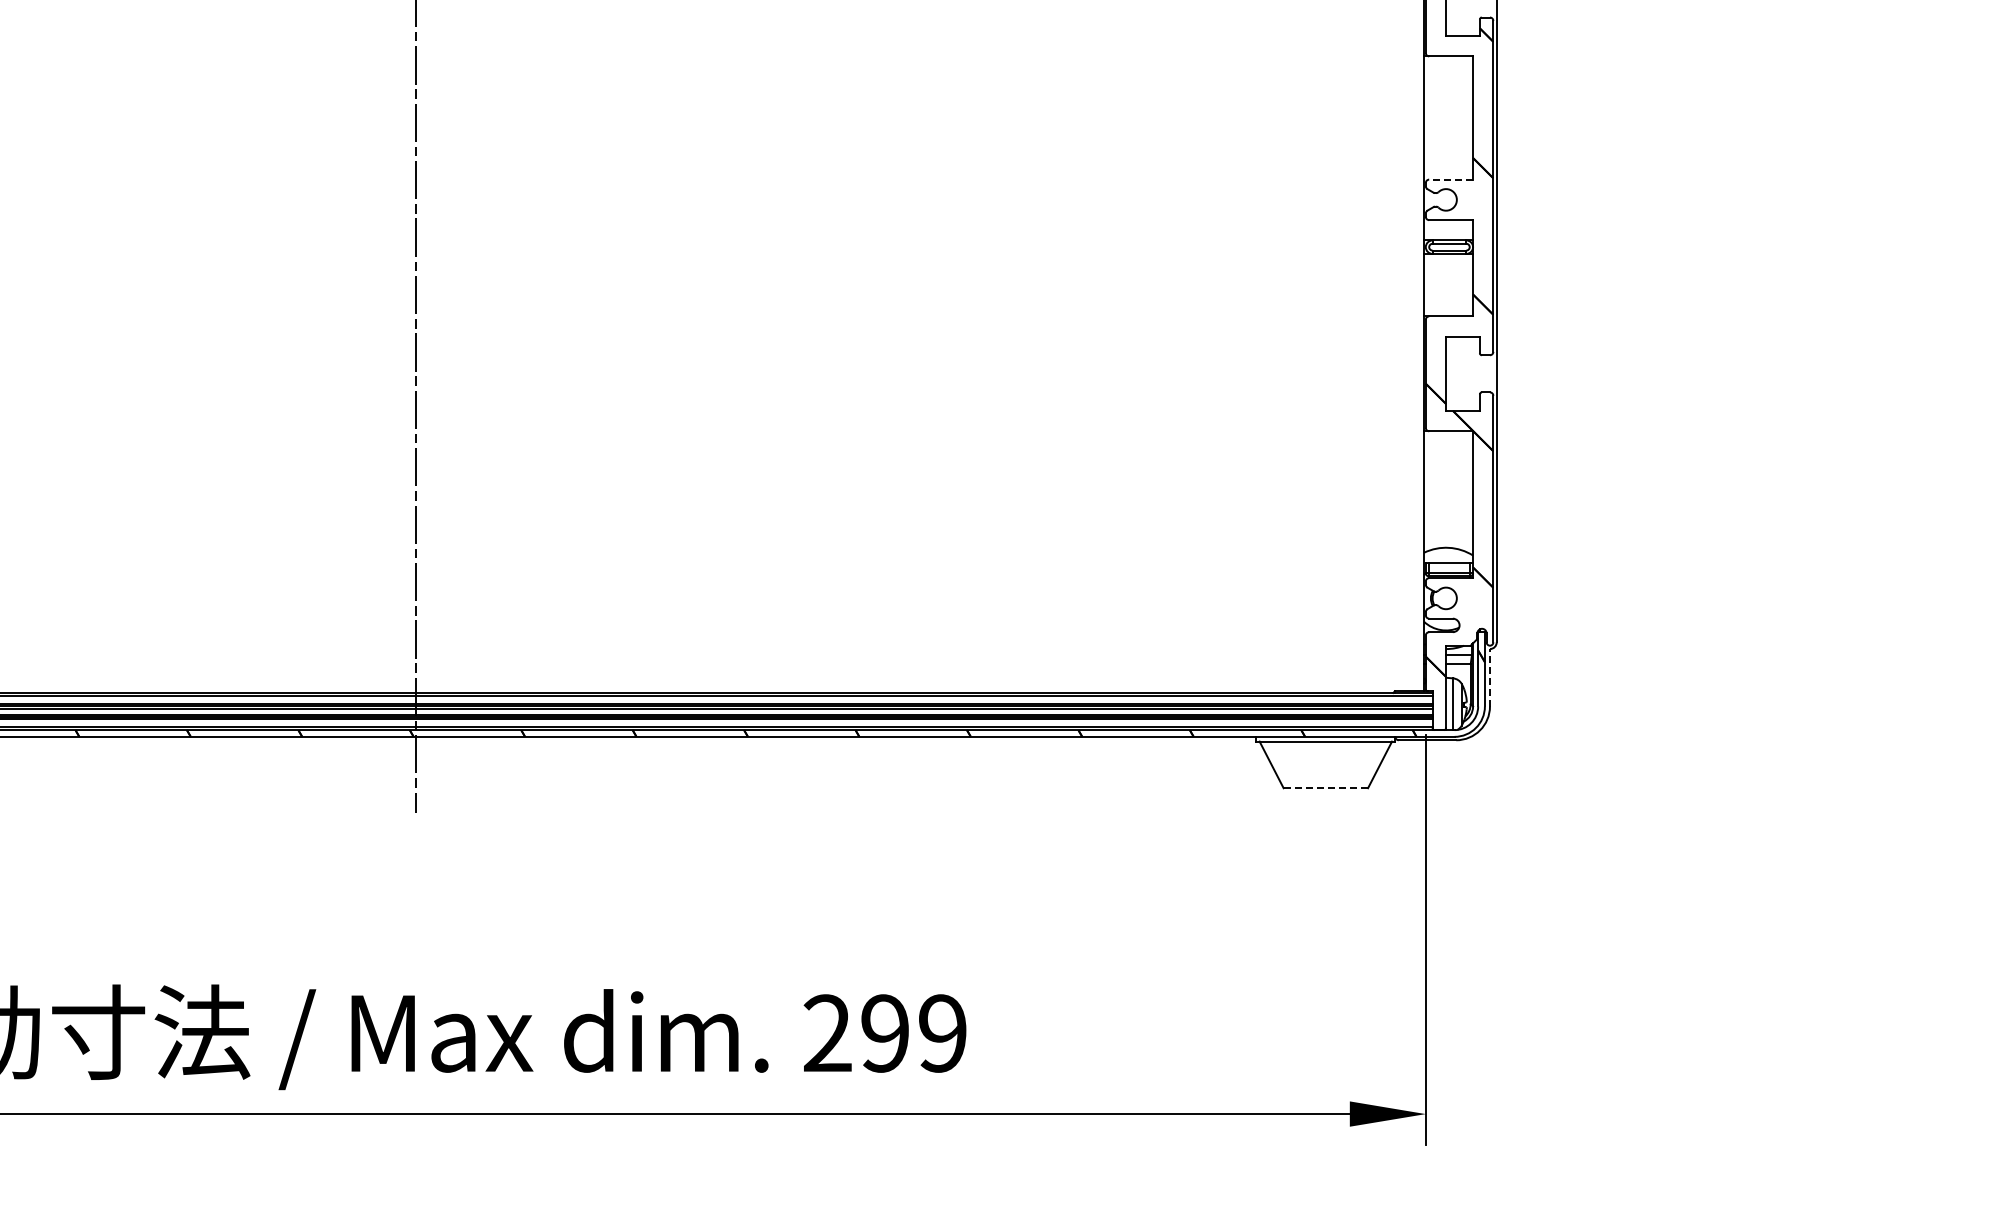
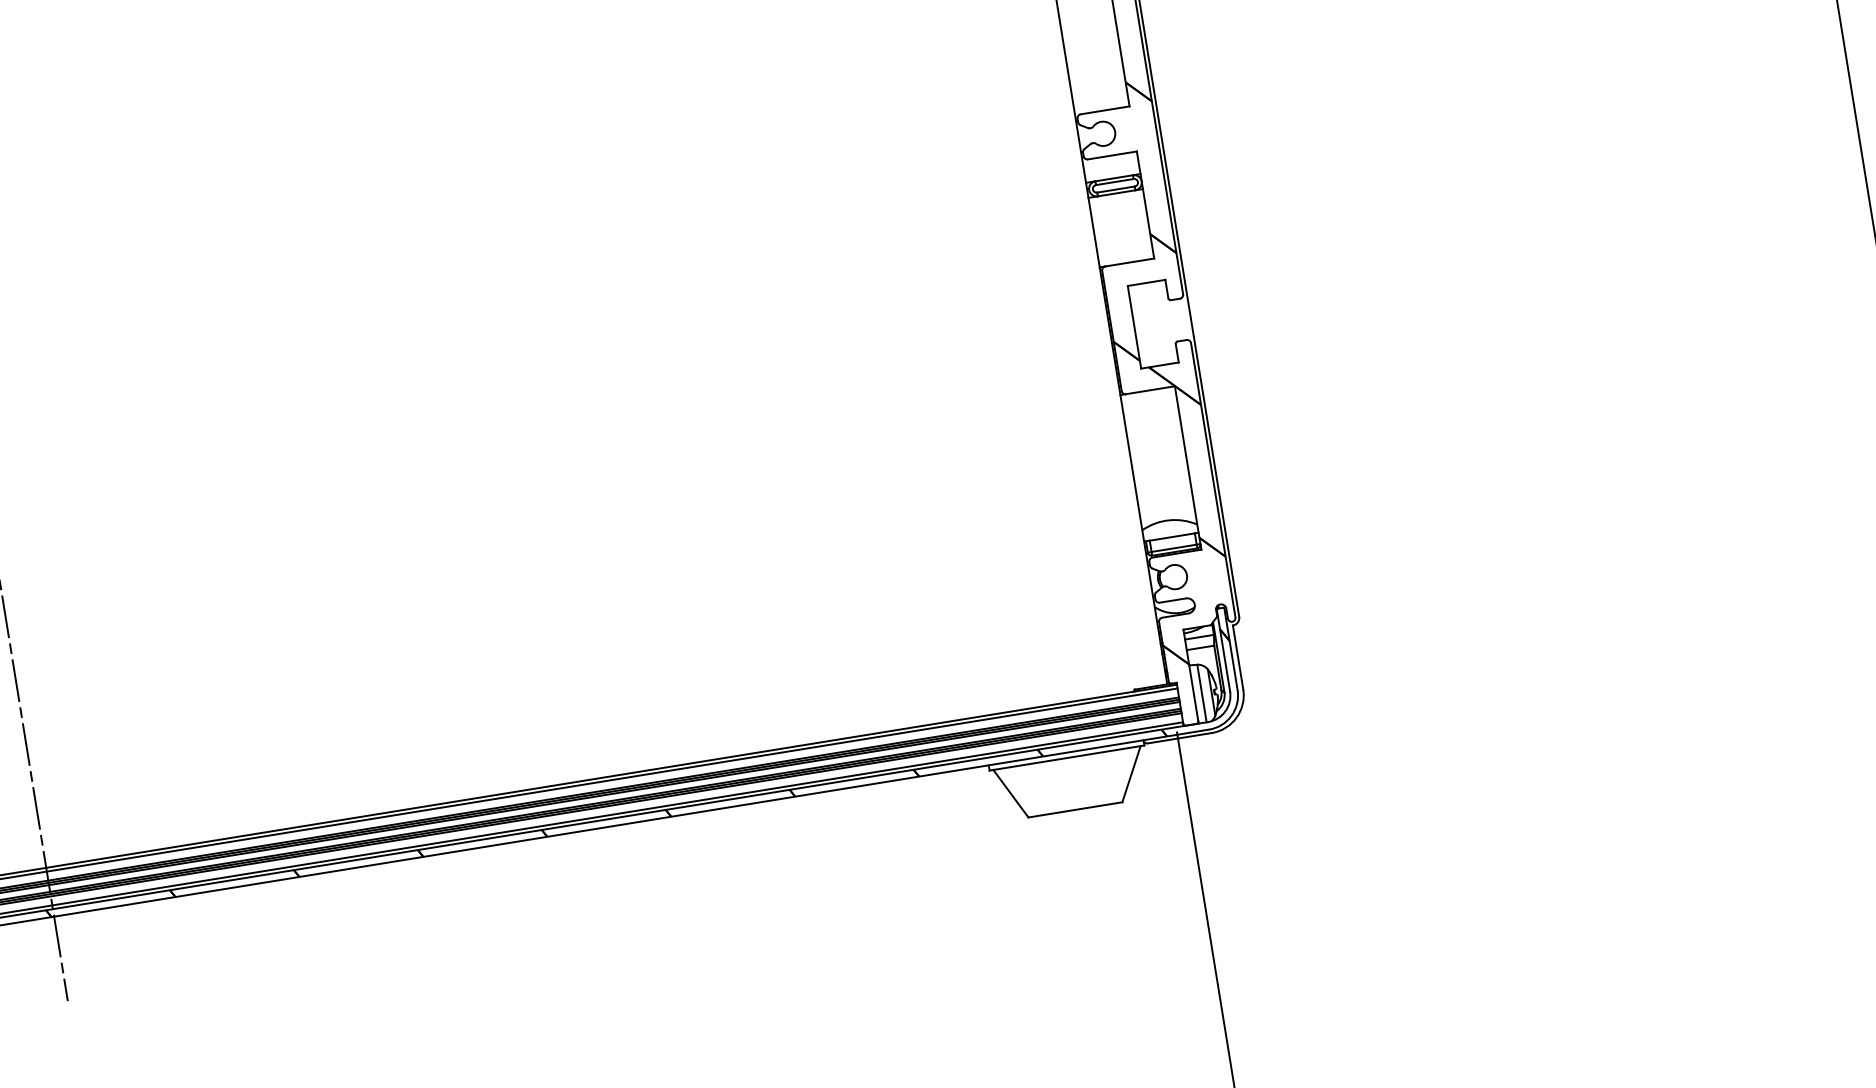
line: (1451, 179) -> (1105, 110), dashed -> solid
line: (1489, 677) -> (1237, 657), dashed -> solid
line: (1326, 788) -> (1076, 810), dashed -> solid

